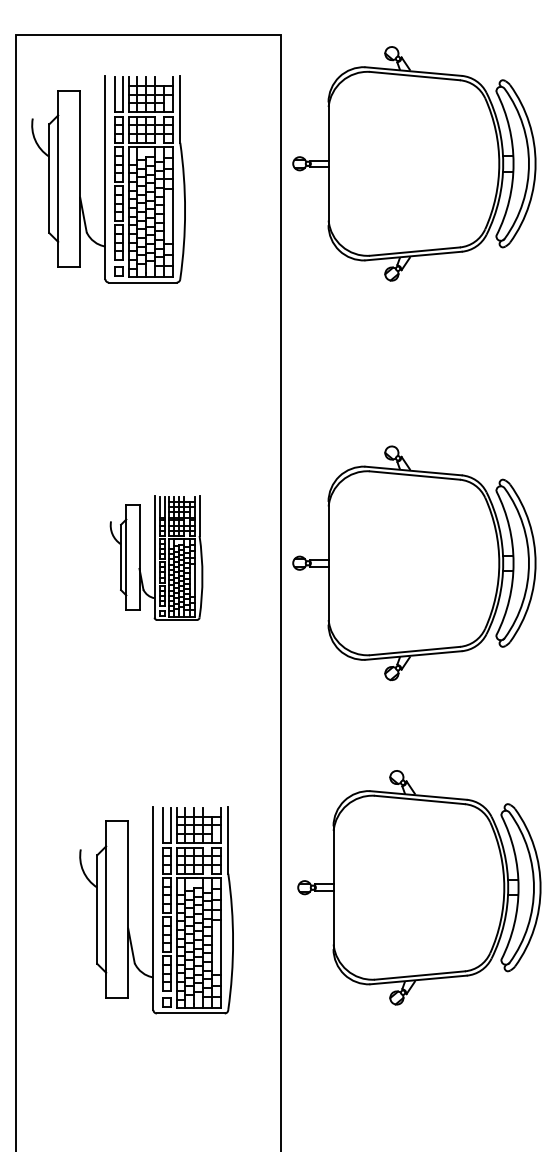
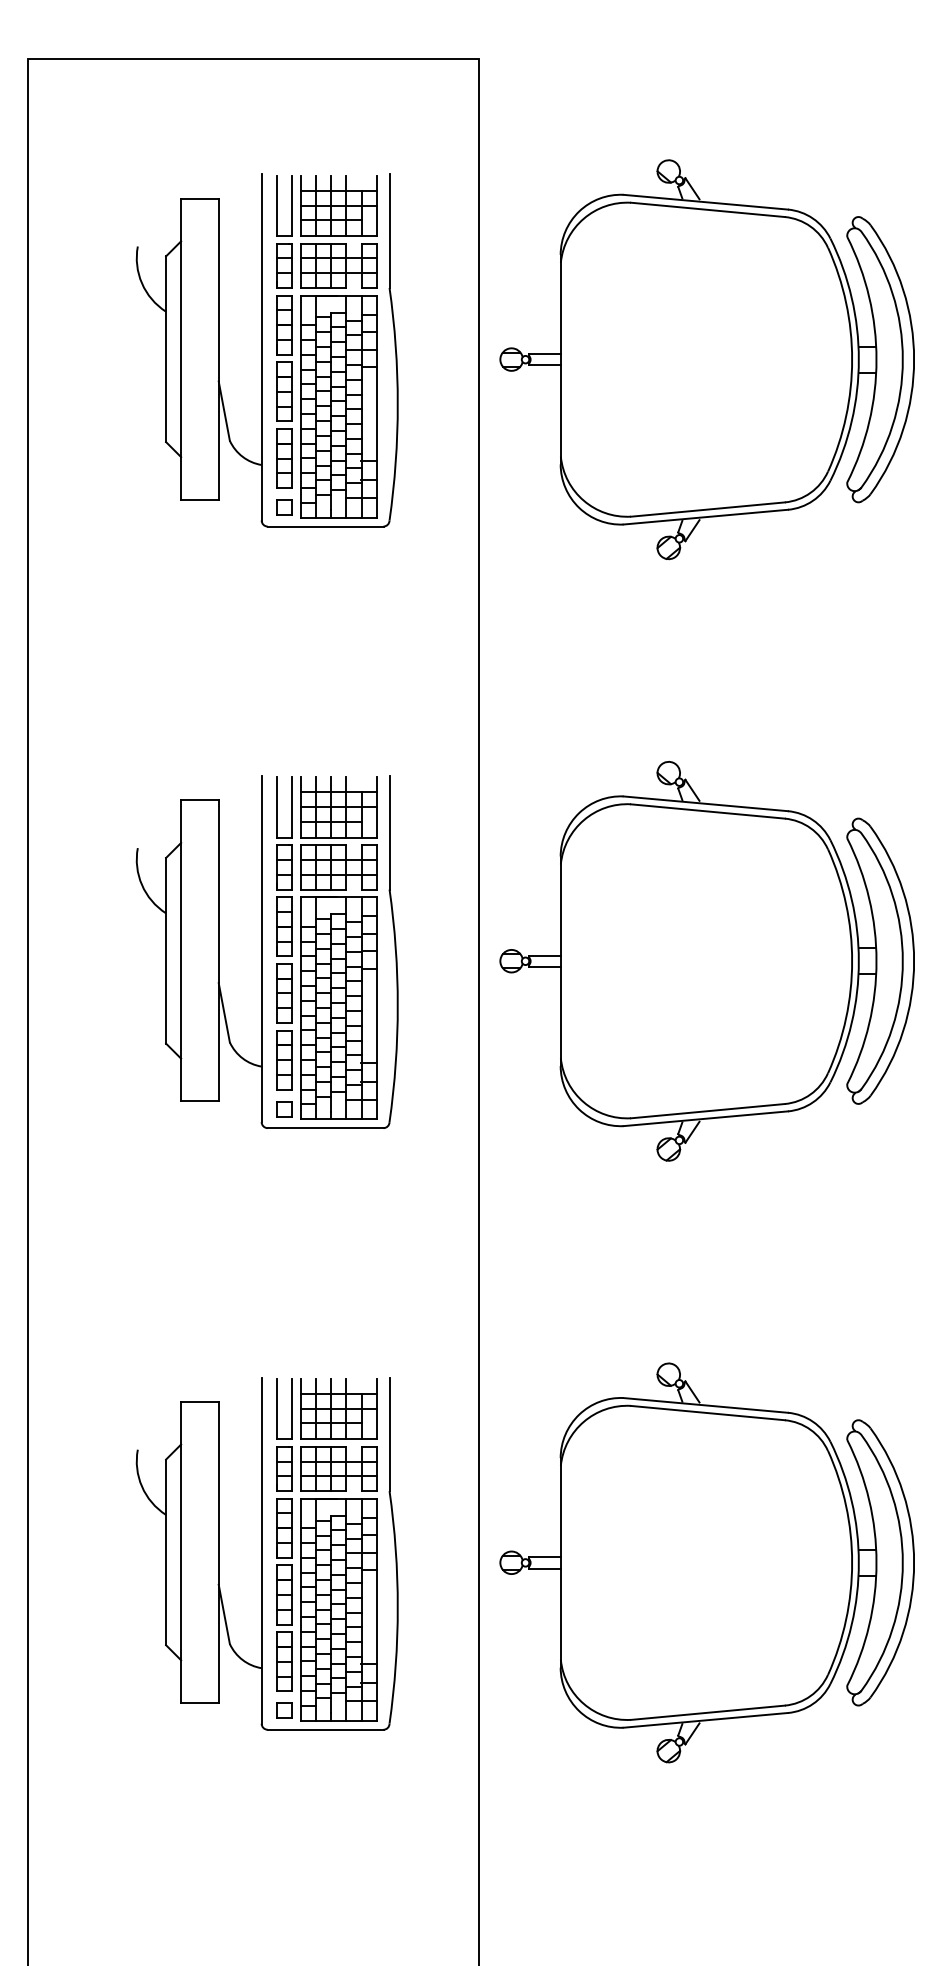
part: (414, 163) -> (707, 359), moved
part: (108, 179) -> (267, 350), moved
part: (156, 557) -> (267, 951), size x1.67
part: (419, 887) -> (707, 1562), moved

